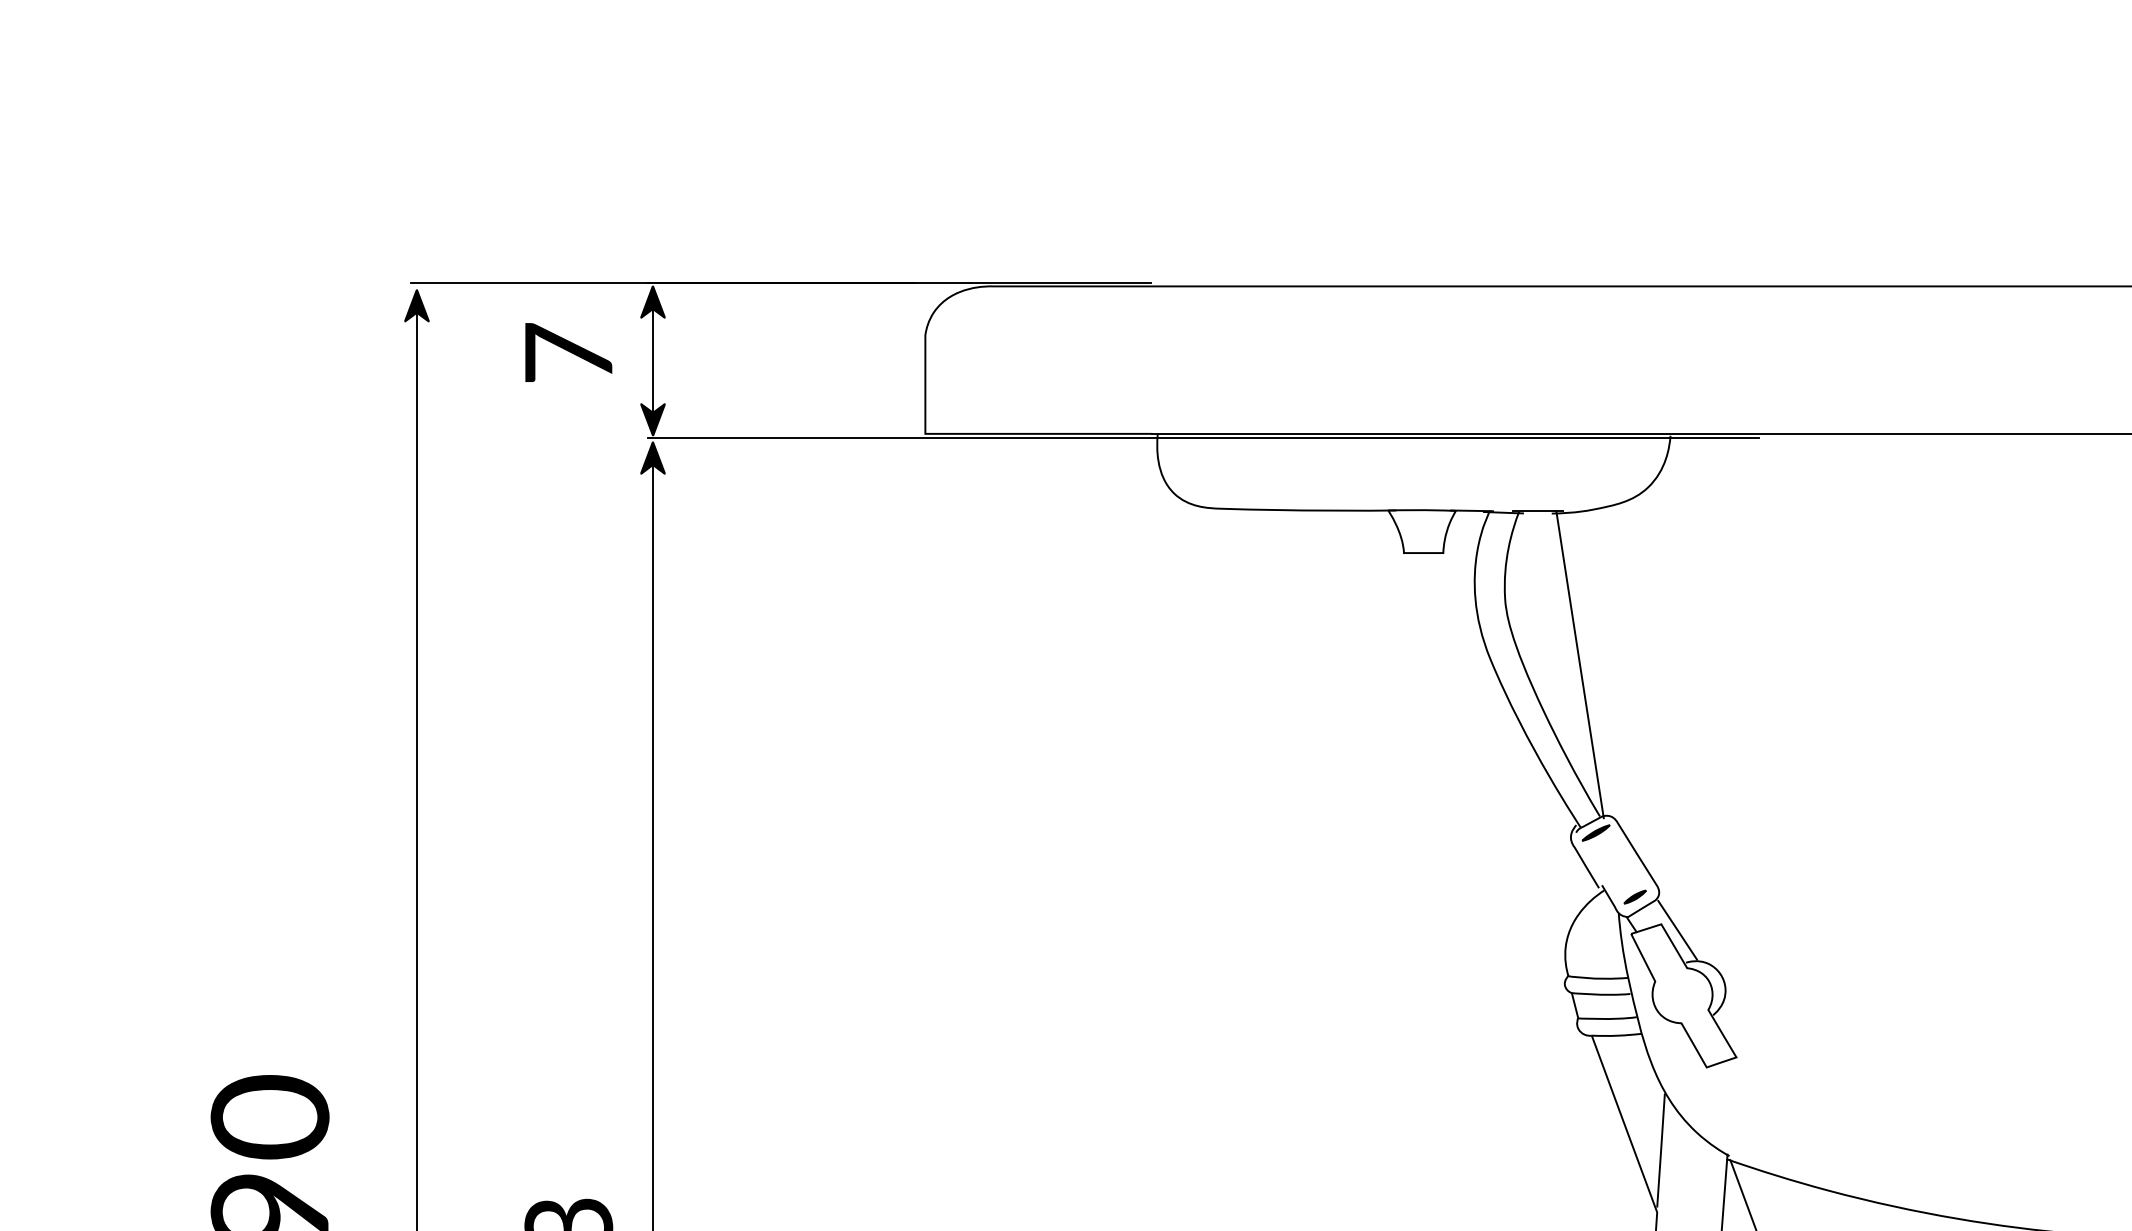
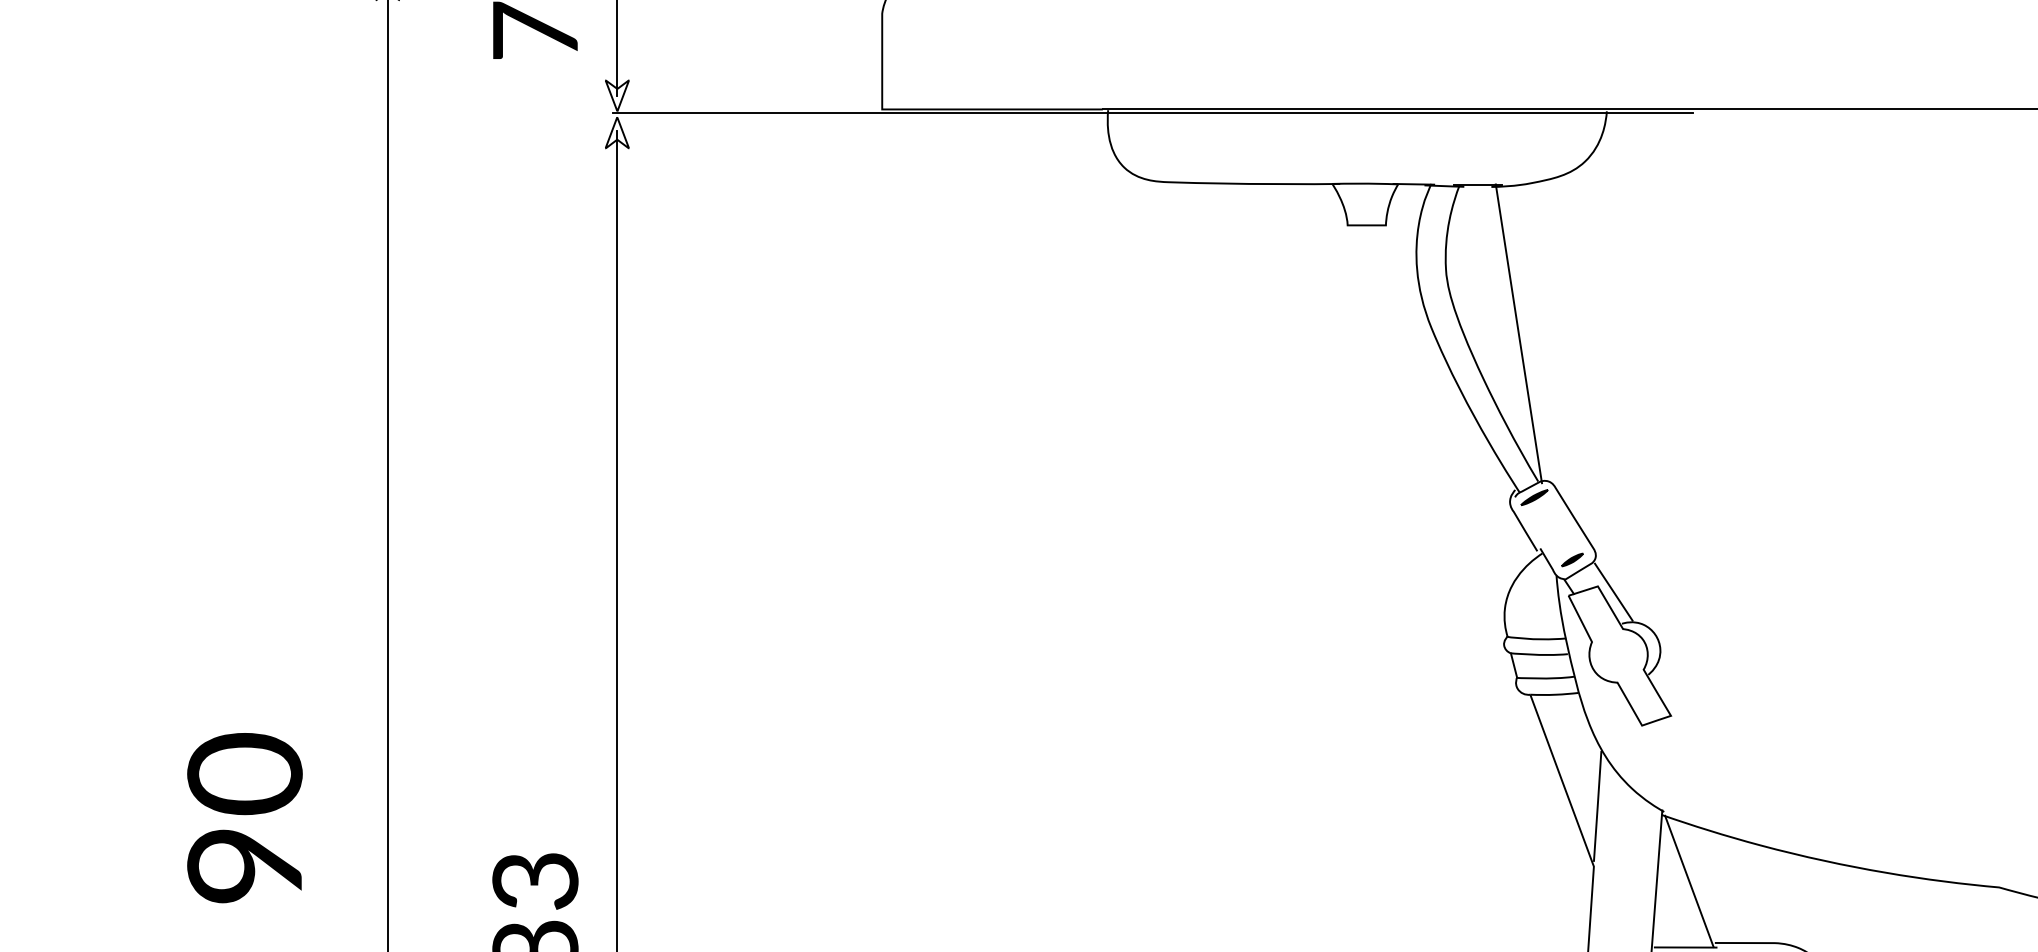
fill: (652, 419) -> (616, 95), removed
fill: (652, 457) -> (616, 132), removed

